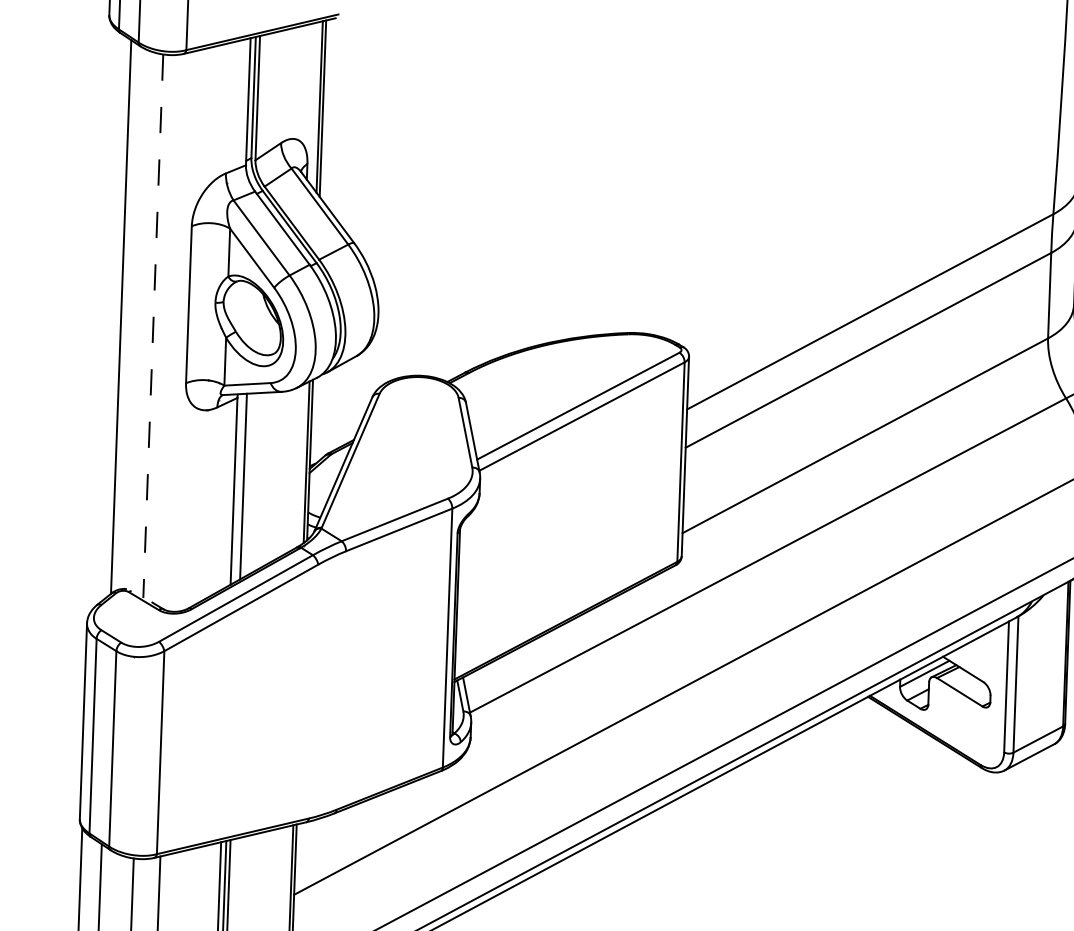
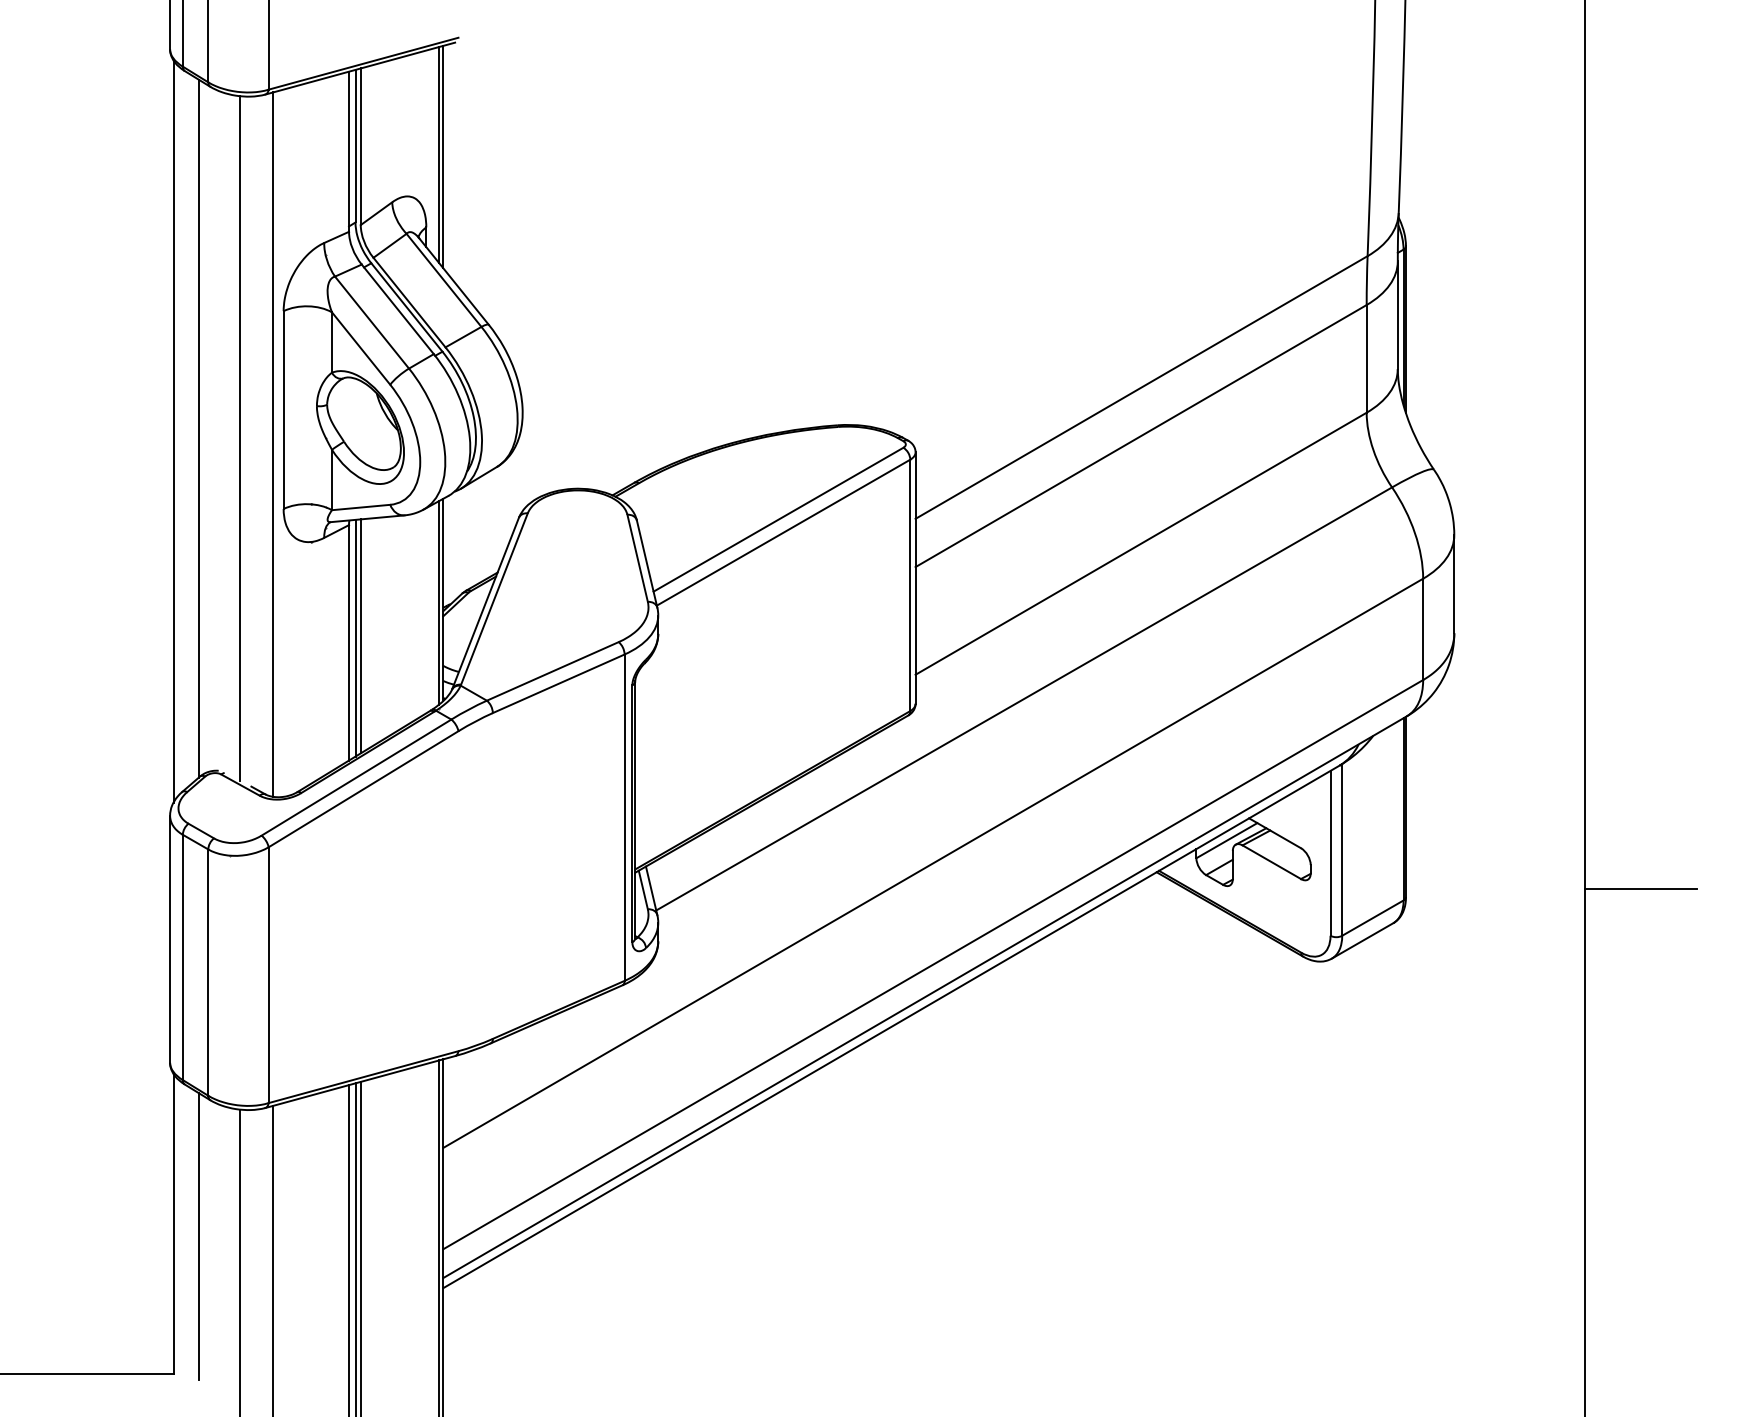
line: (100, 318) -> (173, 431), added
line: (153, 326) -> (239, 438), dashed -> solid
line: (179, 331) -> (273, 444), added
line: (239, 487) -> (355, 637), added

